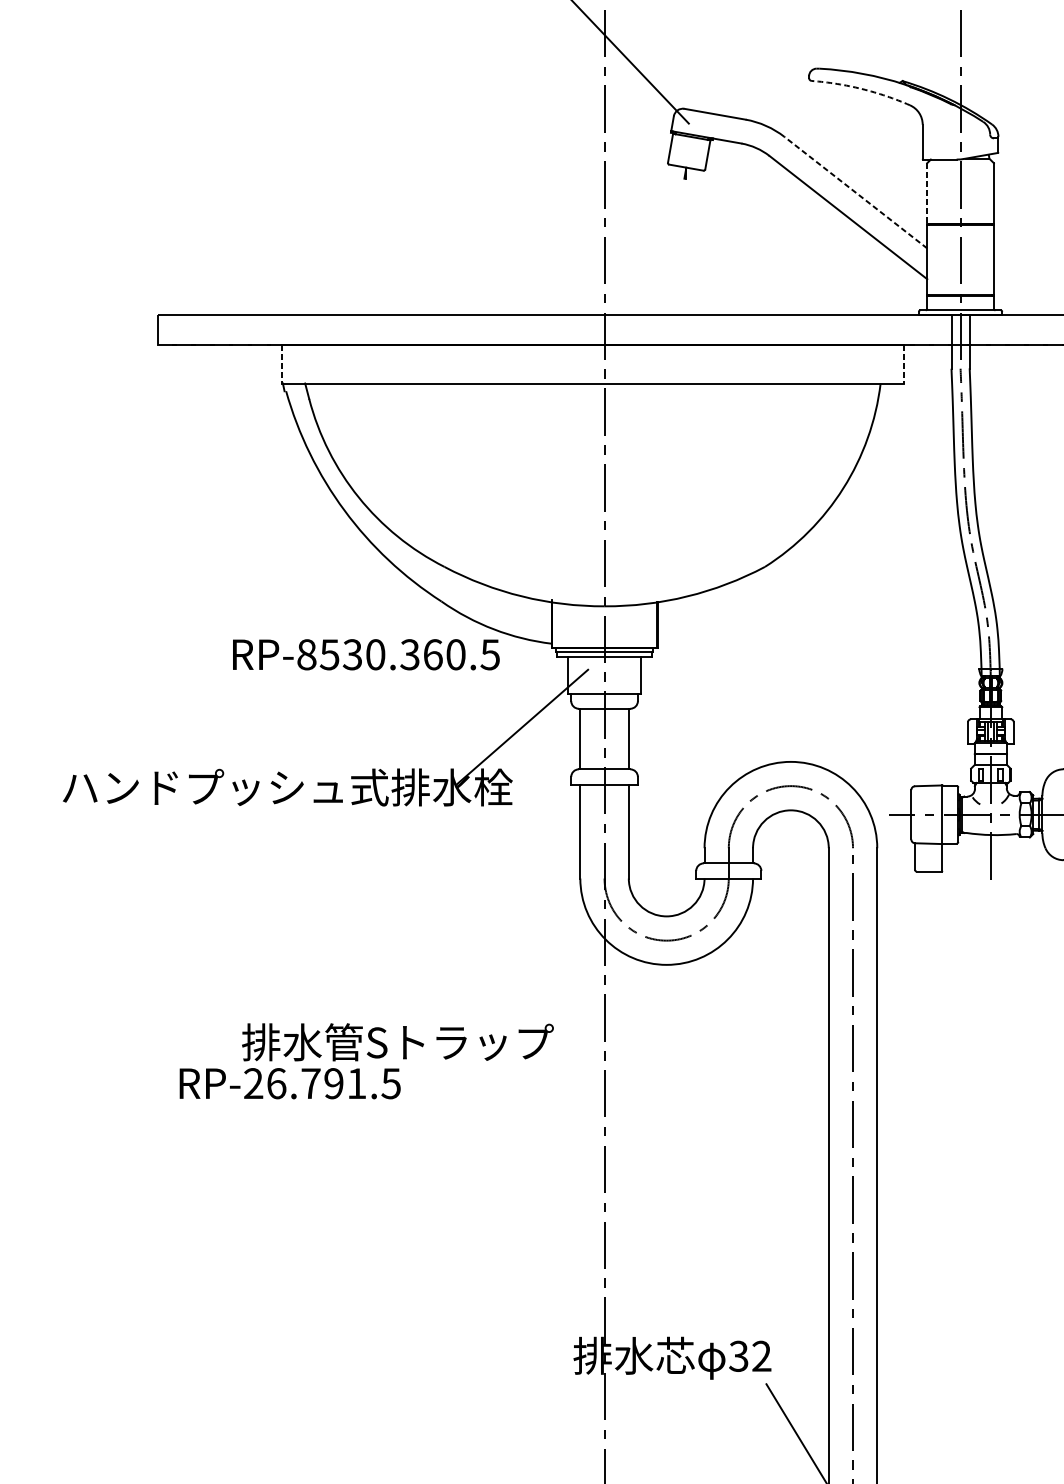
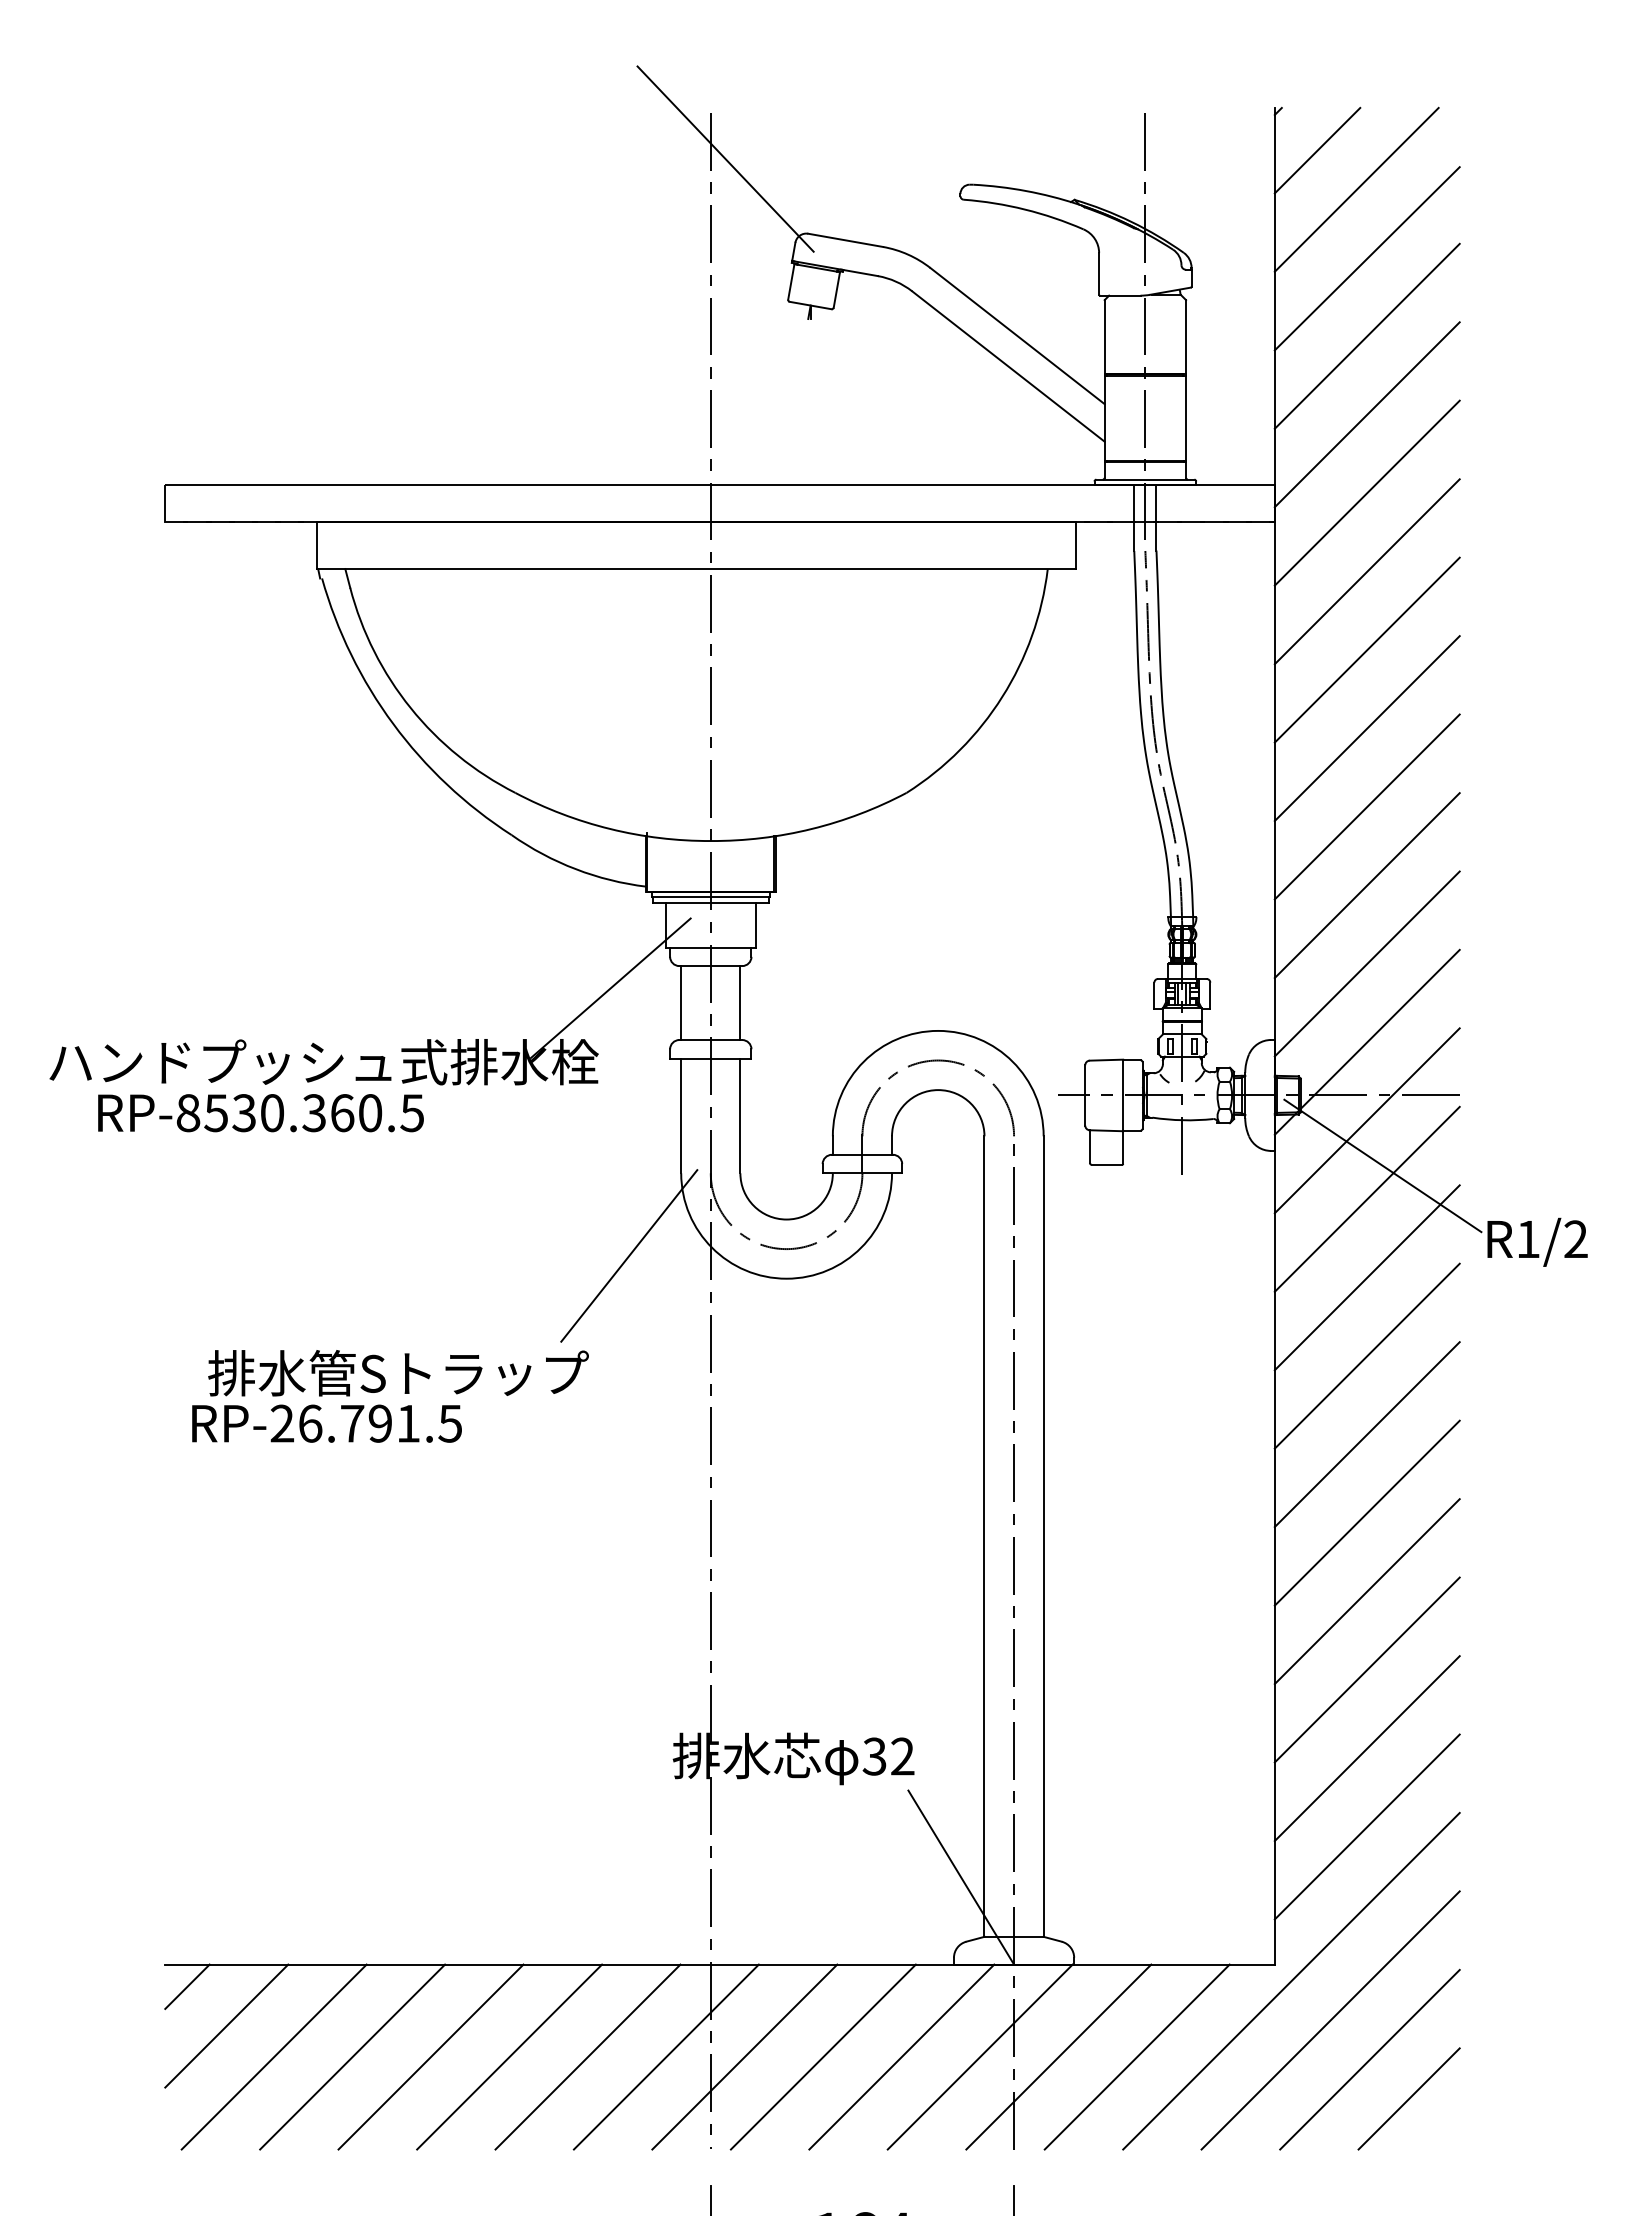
arc: (861, 88) -> (1024, 209), dashed -> solid
line: (855, 193) -> (1017, 336), dashed -> solid
line: (927, 193) -> (1104, 337), dashed -> solid
line: (282, 365) -> (317, 546), dashed -> solid
line: (903, 365) -> (1075, 546), dashed -> solid
text: (365, 655) -> (260, 1113), moved
line: (537, 945) -> (629, 1255), added
text: (397, 1042) -> (398, 1373), moved

